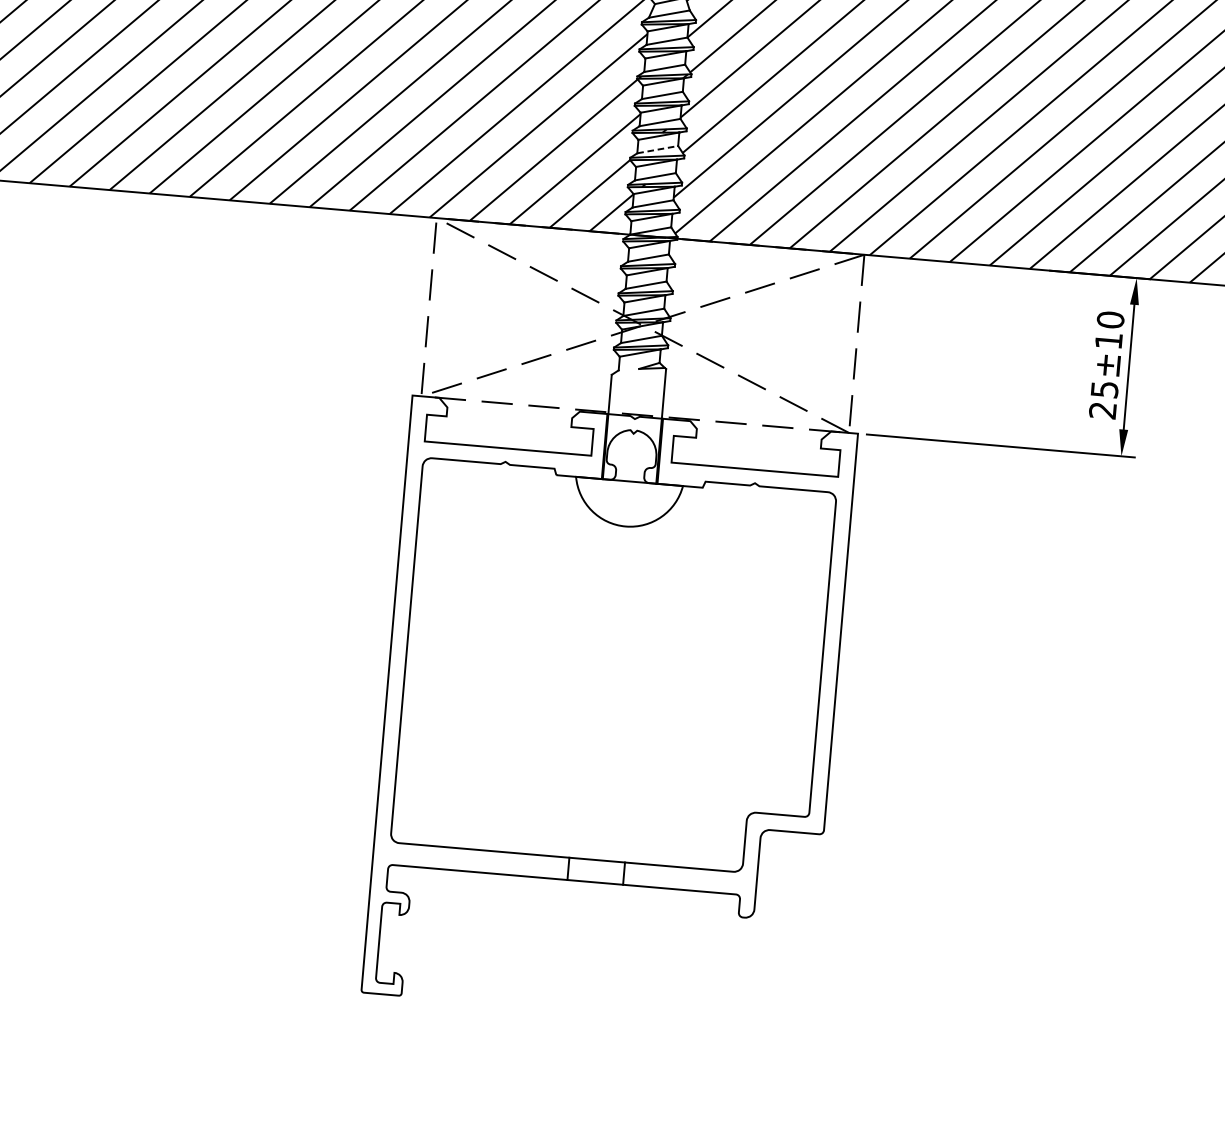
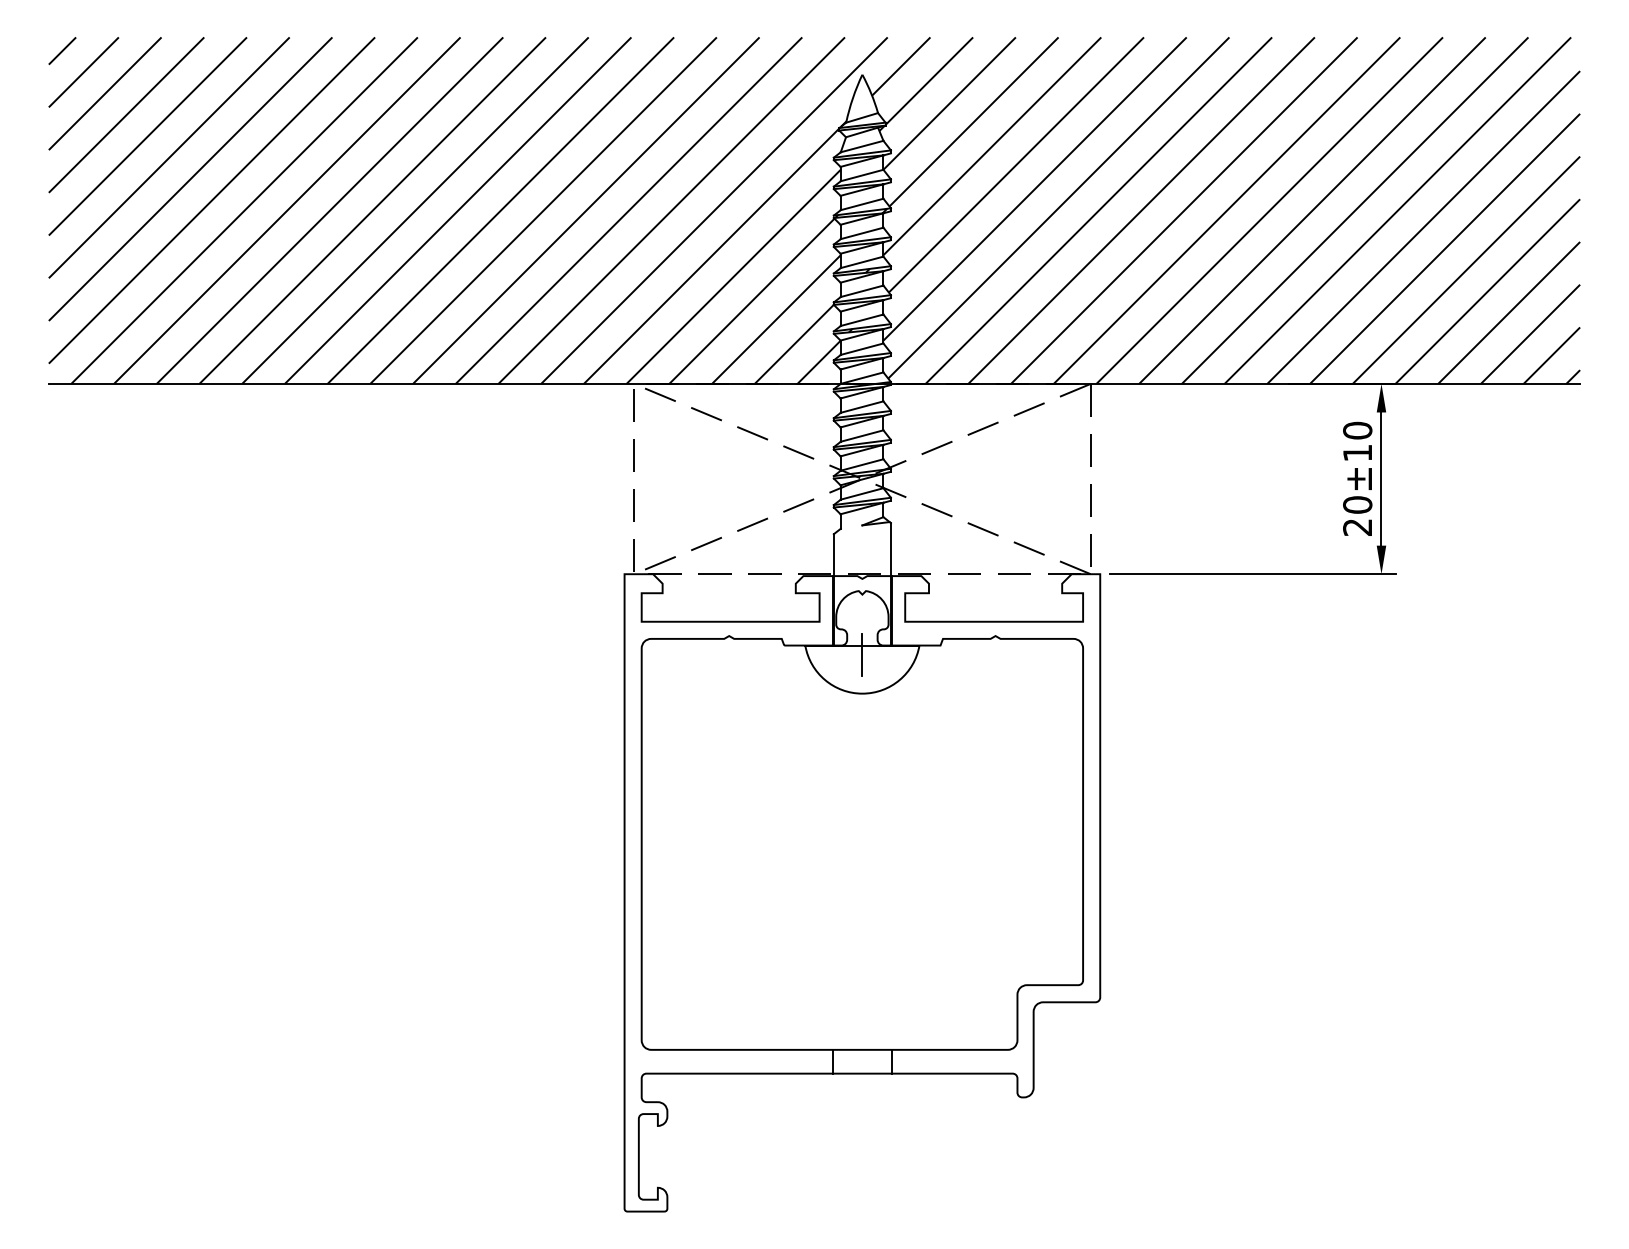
line: (658, 149) -> (862, 291), dashed -> solid
text: (1104, 389) -> (1357, 504), 25±10 -> 20±10
line: (628, 489) -> (862, 654), added

